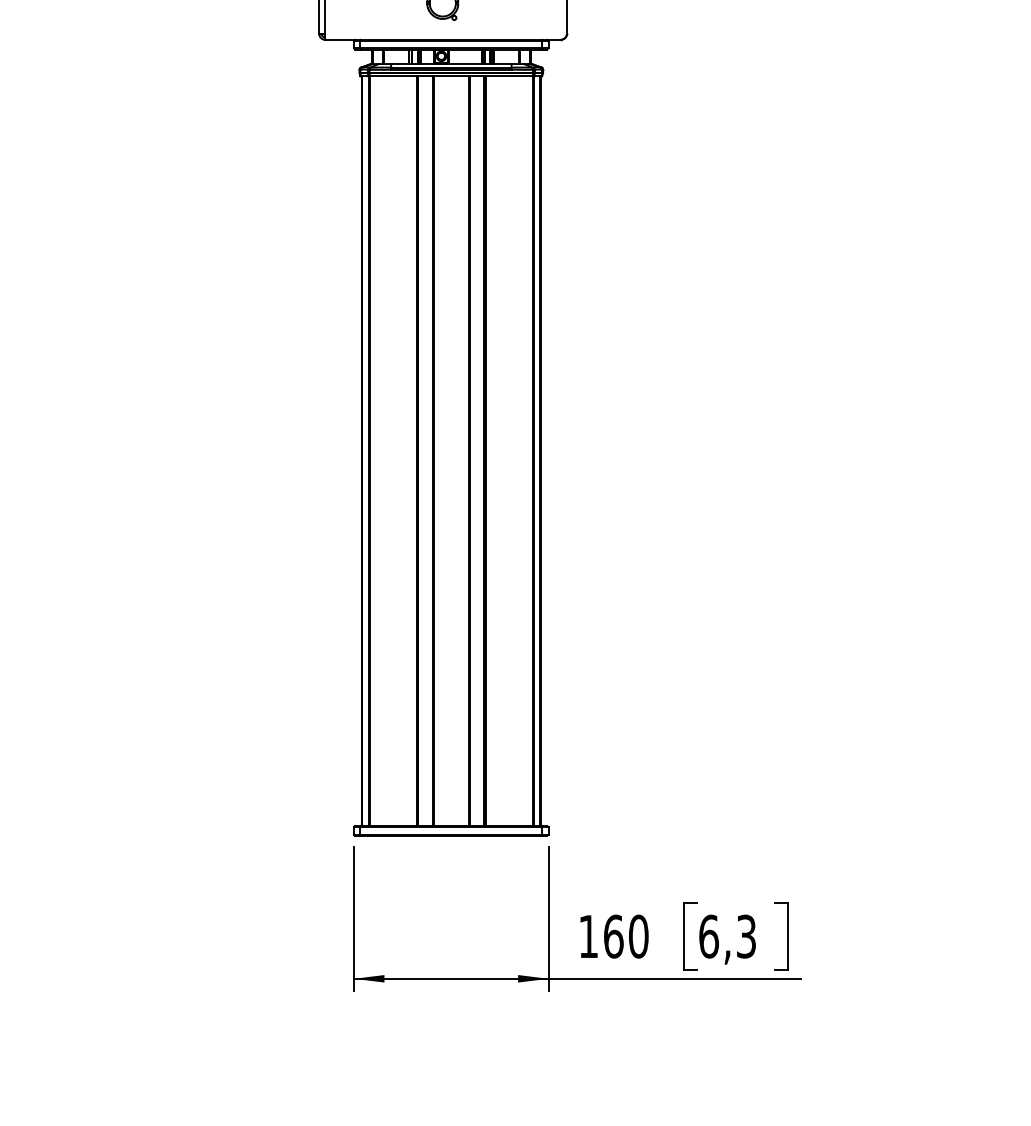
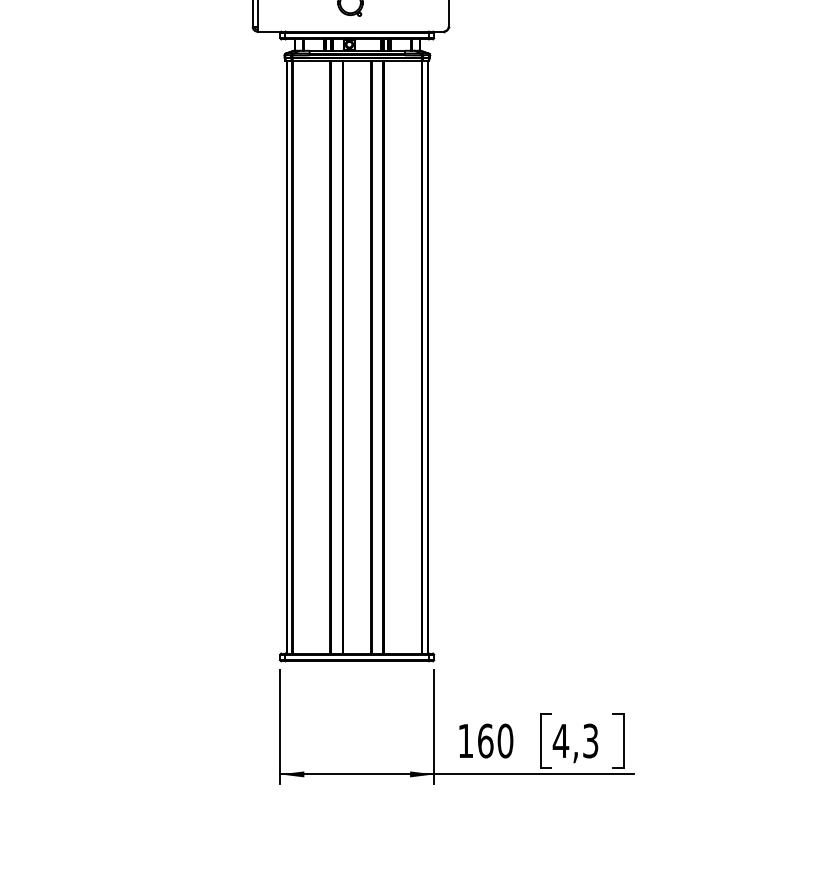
text: (708, 936) -> (560, 740), 6,3 -> 4,3

